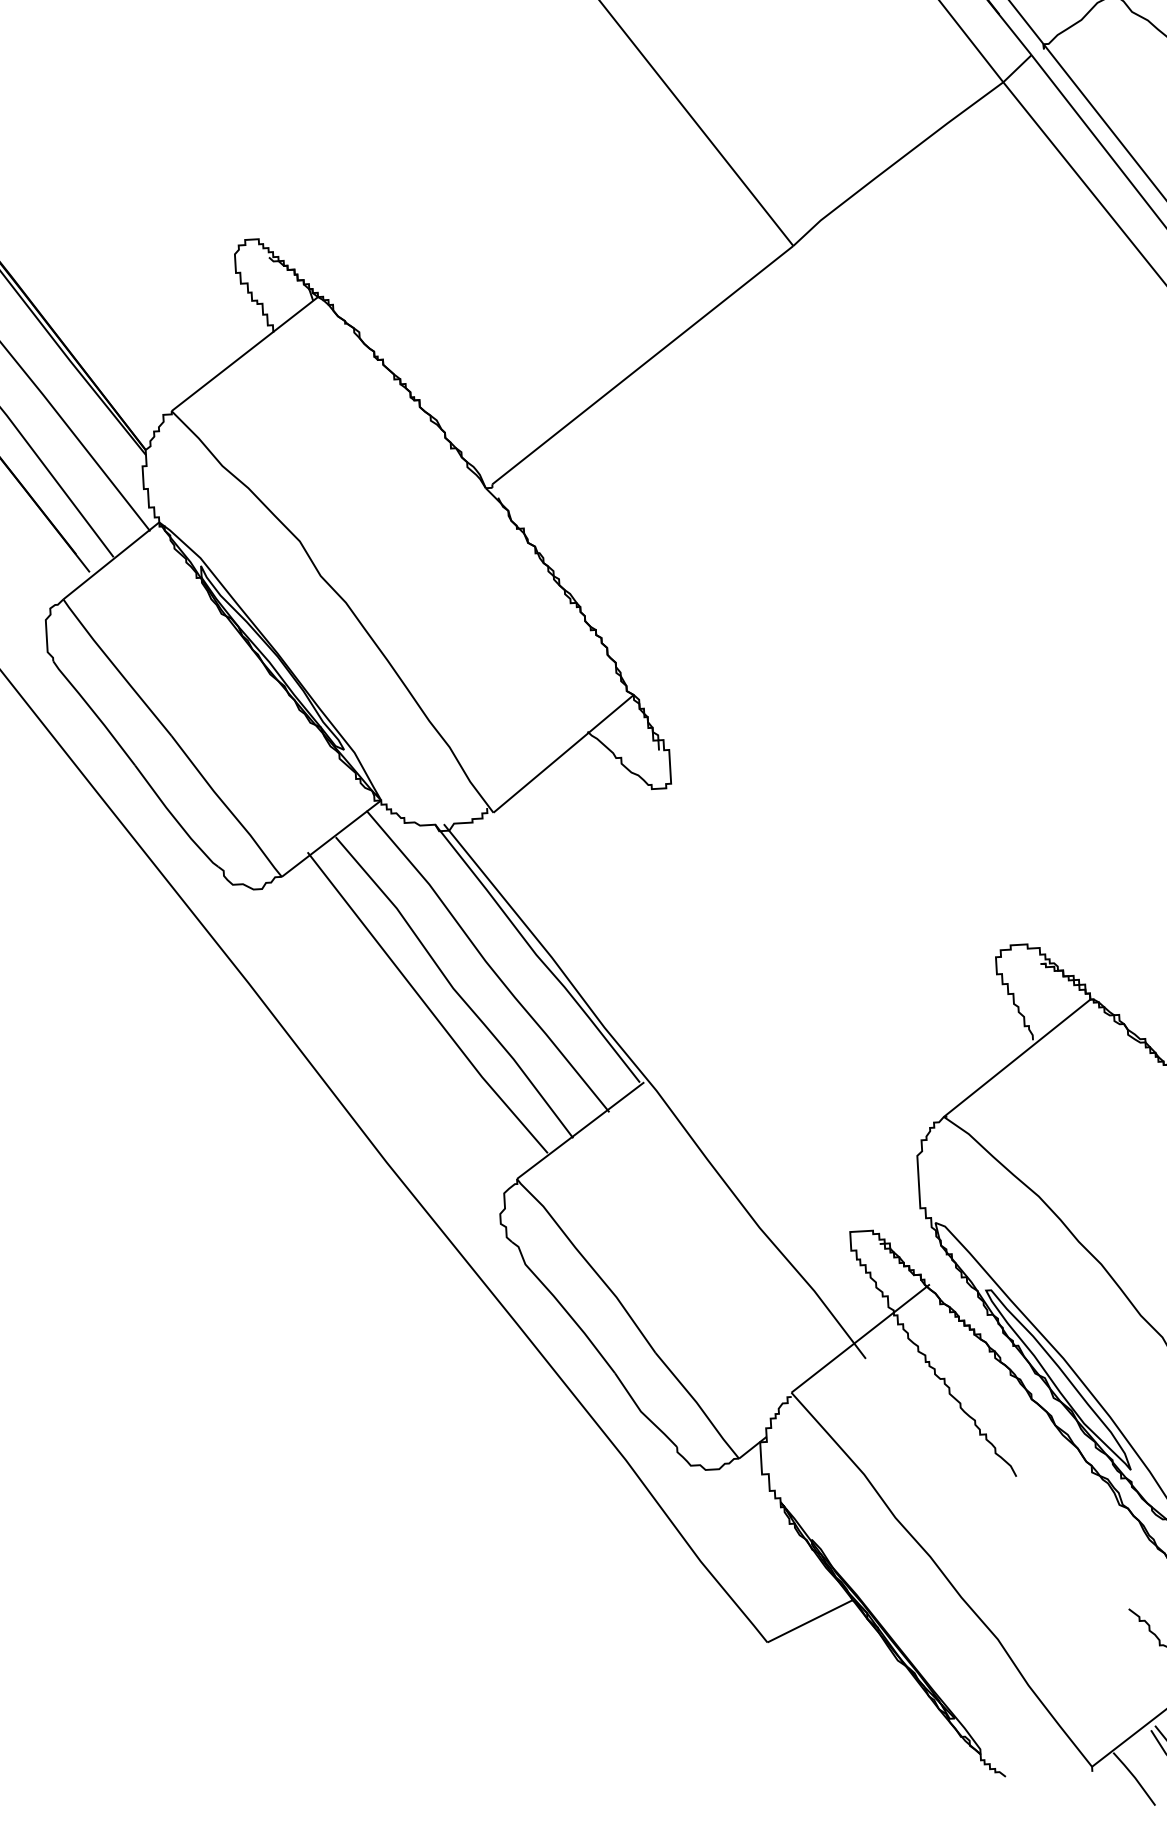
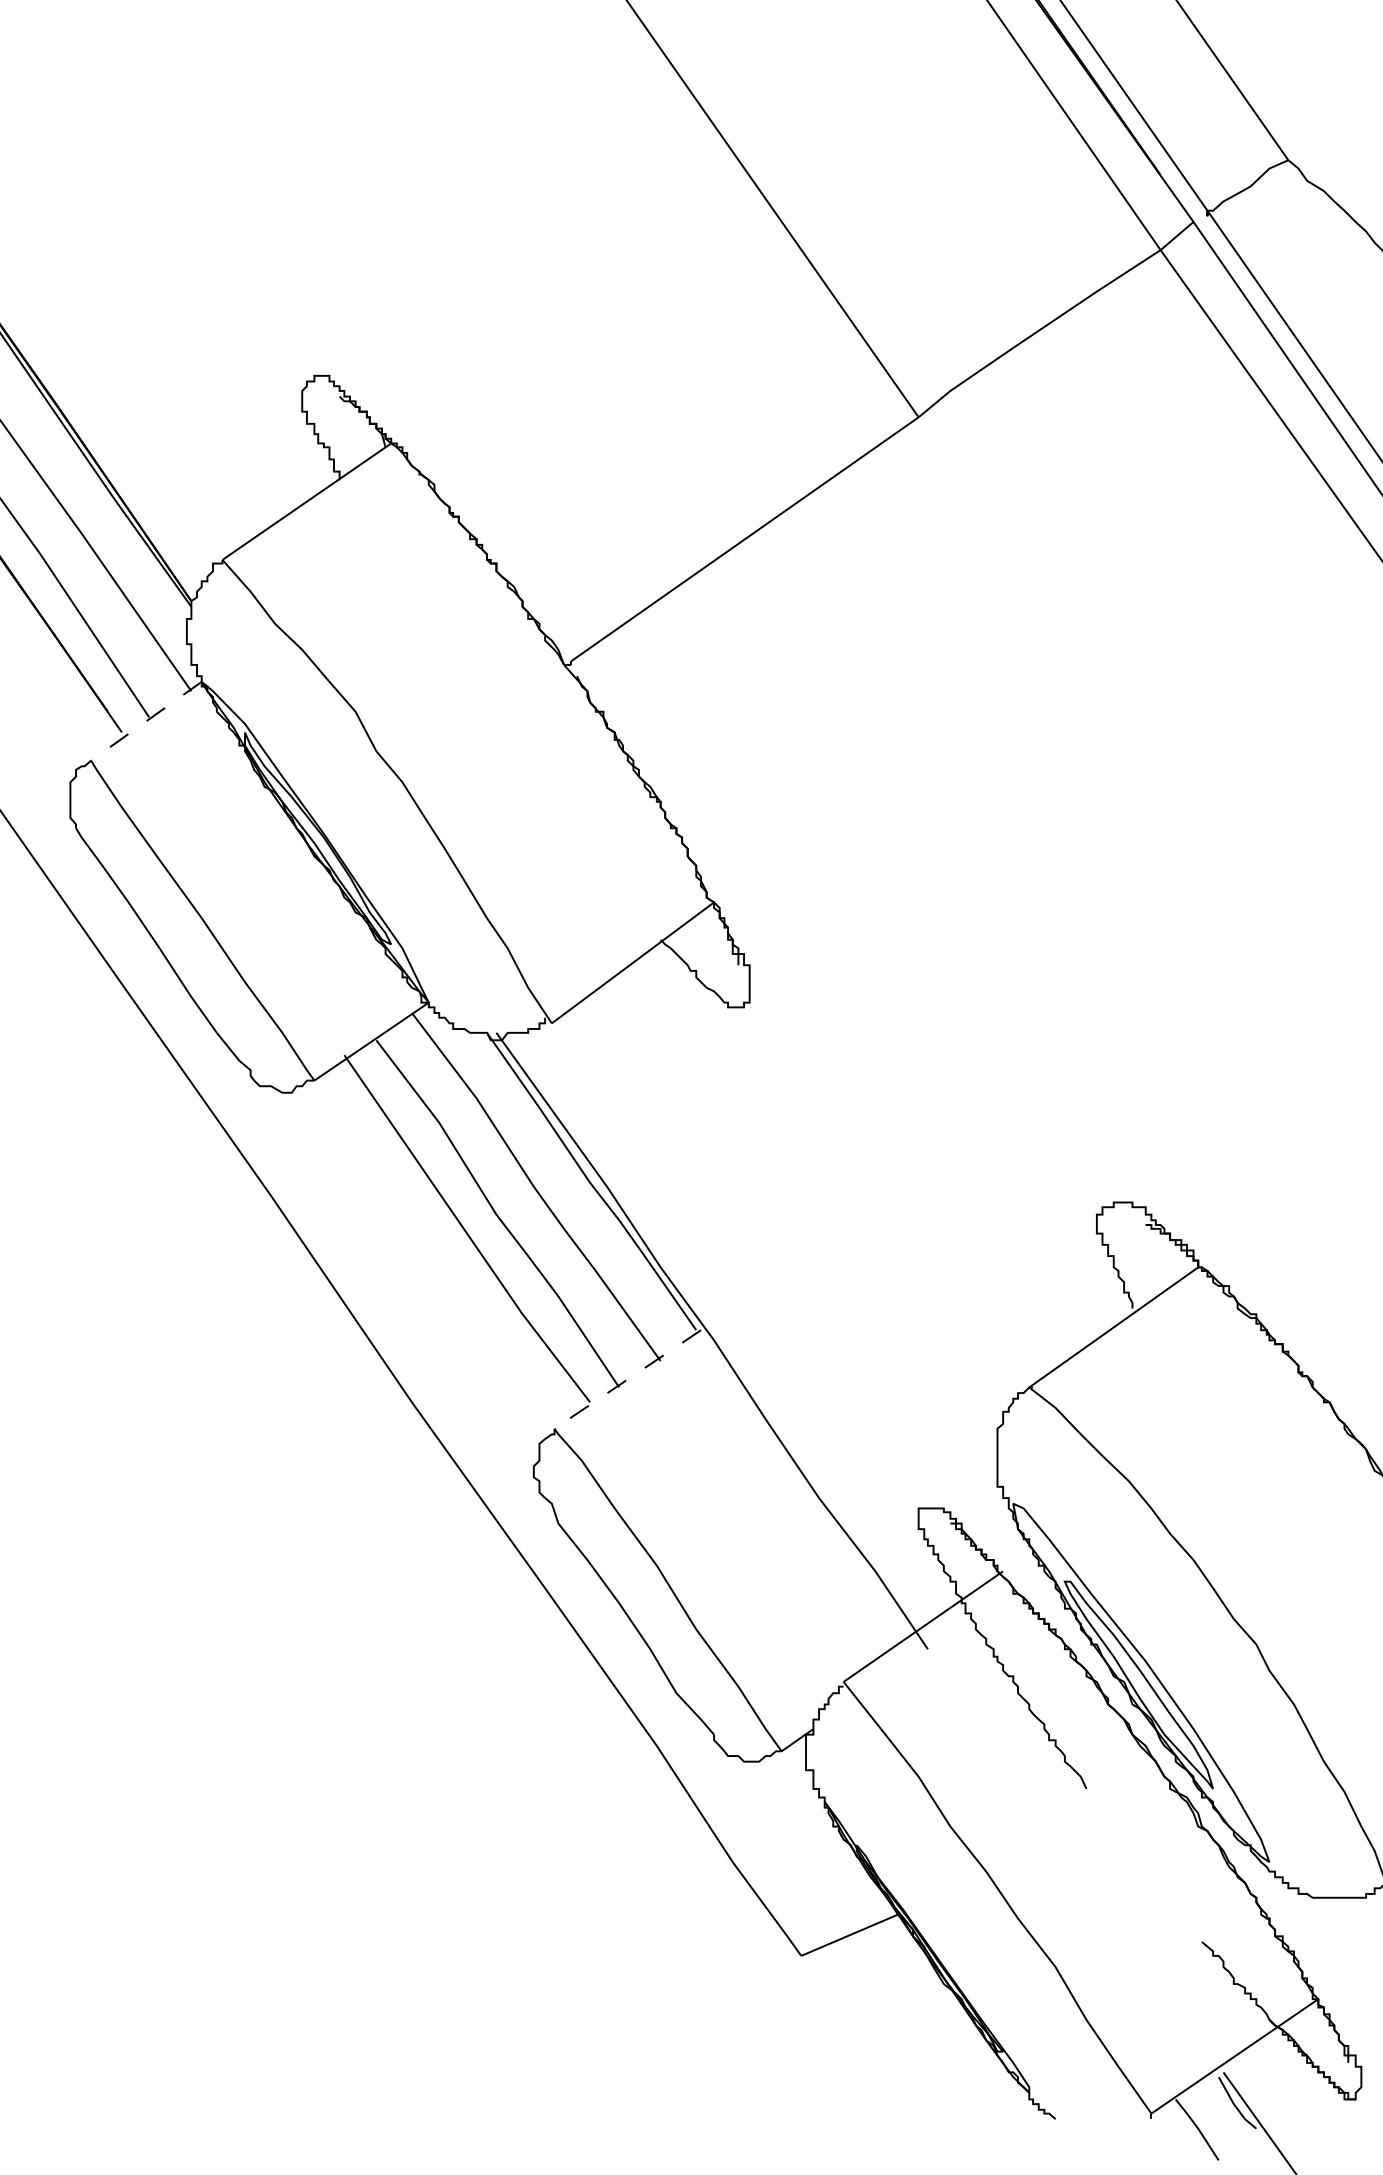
line: (111, 561) -> (146, 721), solid -> dashed
line: (580, 1130) -> (627, 1379), solid -> dashed

